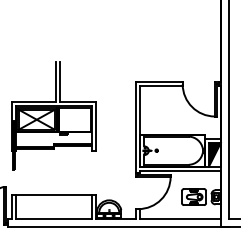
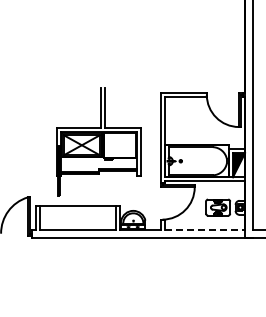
part: (53, 115) -> (98, 141), moved
line: (181, 218) -> (205, 229), solid -> dashed

